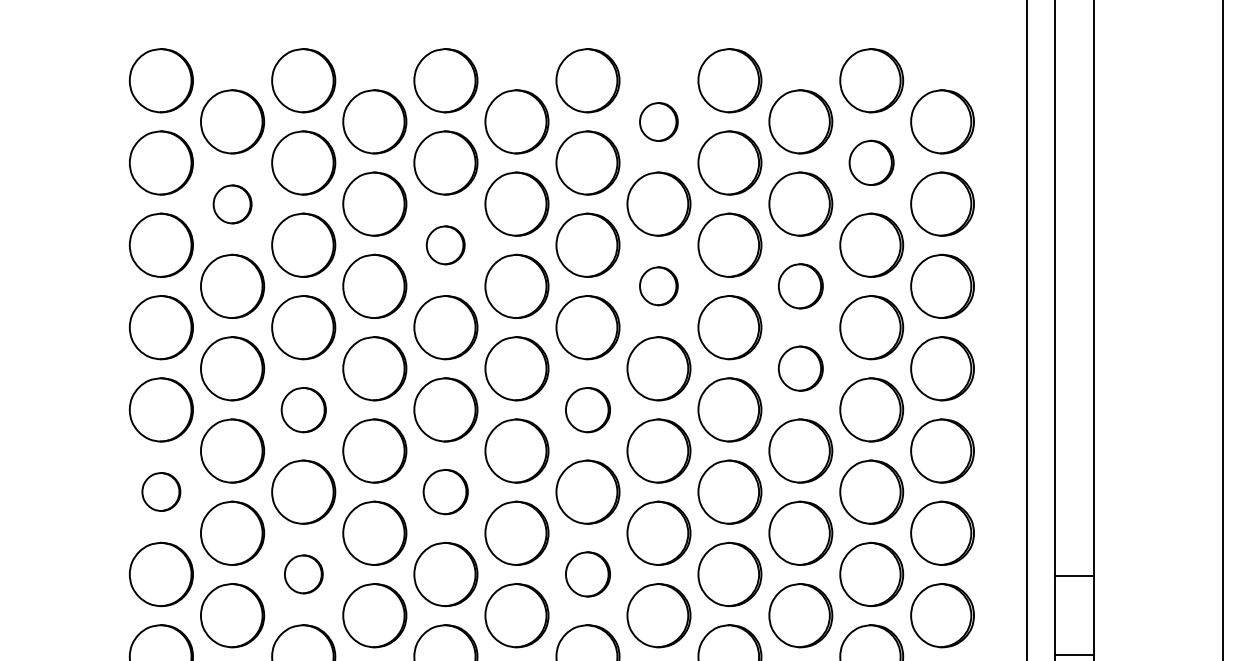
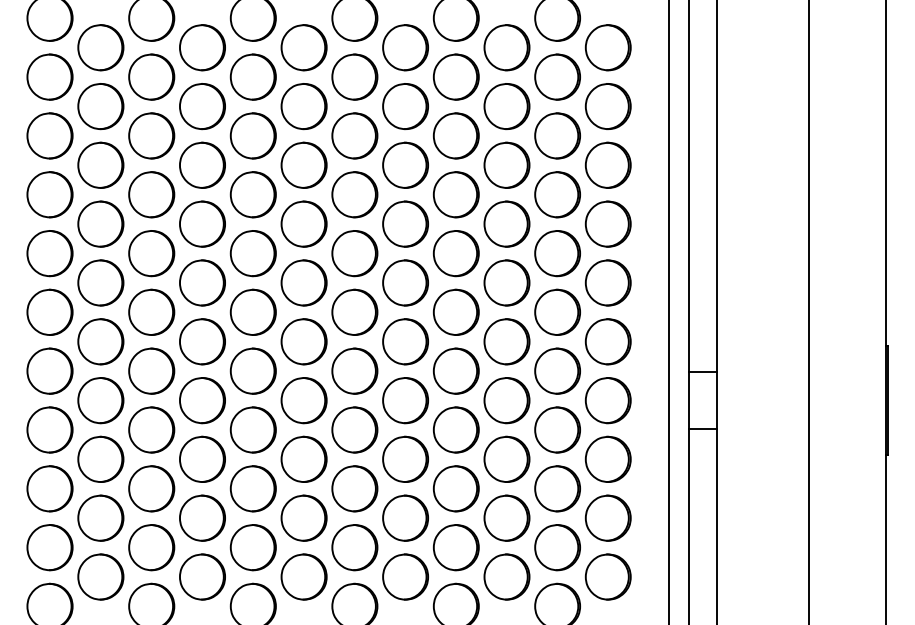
part: (658, 121) -> (405, 47), size x1.67
part: (871, 162) -> (557, 76), size x1.43
part: (232, 204) -> (100, 106), size x1.67
part: (444, 244) -> (252, 135), size x1.67
part: (658, 285) -> (405, 164), size x1.67
part: (800, 285) -> (506, 164), size x1.43
part: (800, 367) -> (506, 223), size x1.43
part: (303, 409) -> (151, 253), size x1.43
part: (587, 409) -> (354, 253), size x1.43
part: (160, 490) -> (49, 311), size x1.67
part: (444, 490) -> (252, 311), size x1.43
part: (303, 573) -> (151, 370), size x1.67
part: (587, 573) -> (354, 370), size x1.43

